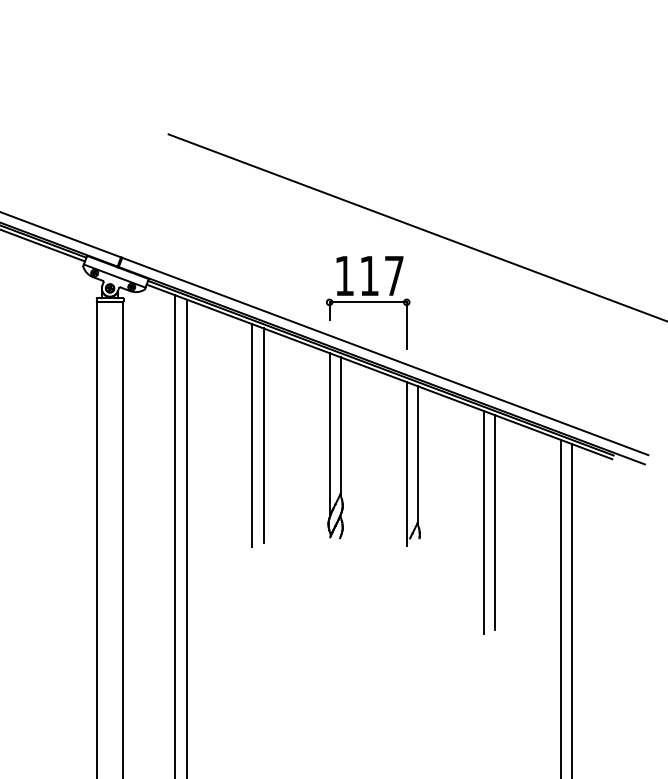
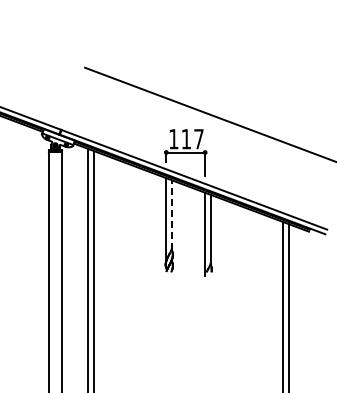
line: (339, 427) -> (171, 215), solid -> dashed
line: (252, 435) -> (127, 219), removed
line: (264, 435) -> (133, 219), removed
line: (484, 522) -> (244, 263), removed
line: (494, 522) -> (249, 263), removed

